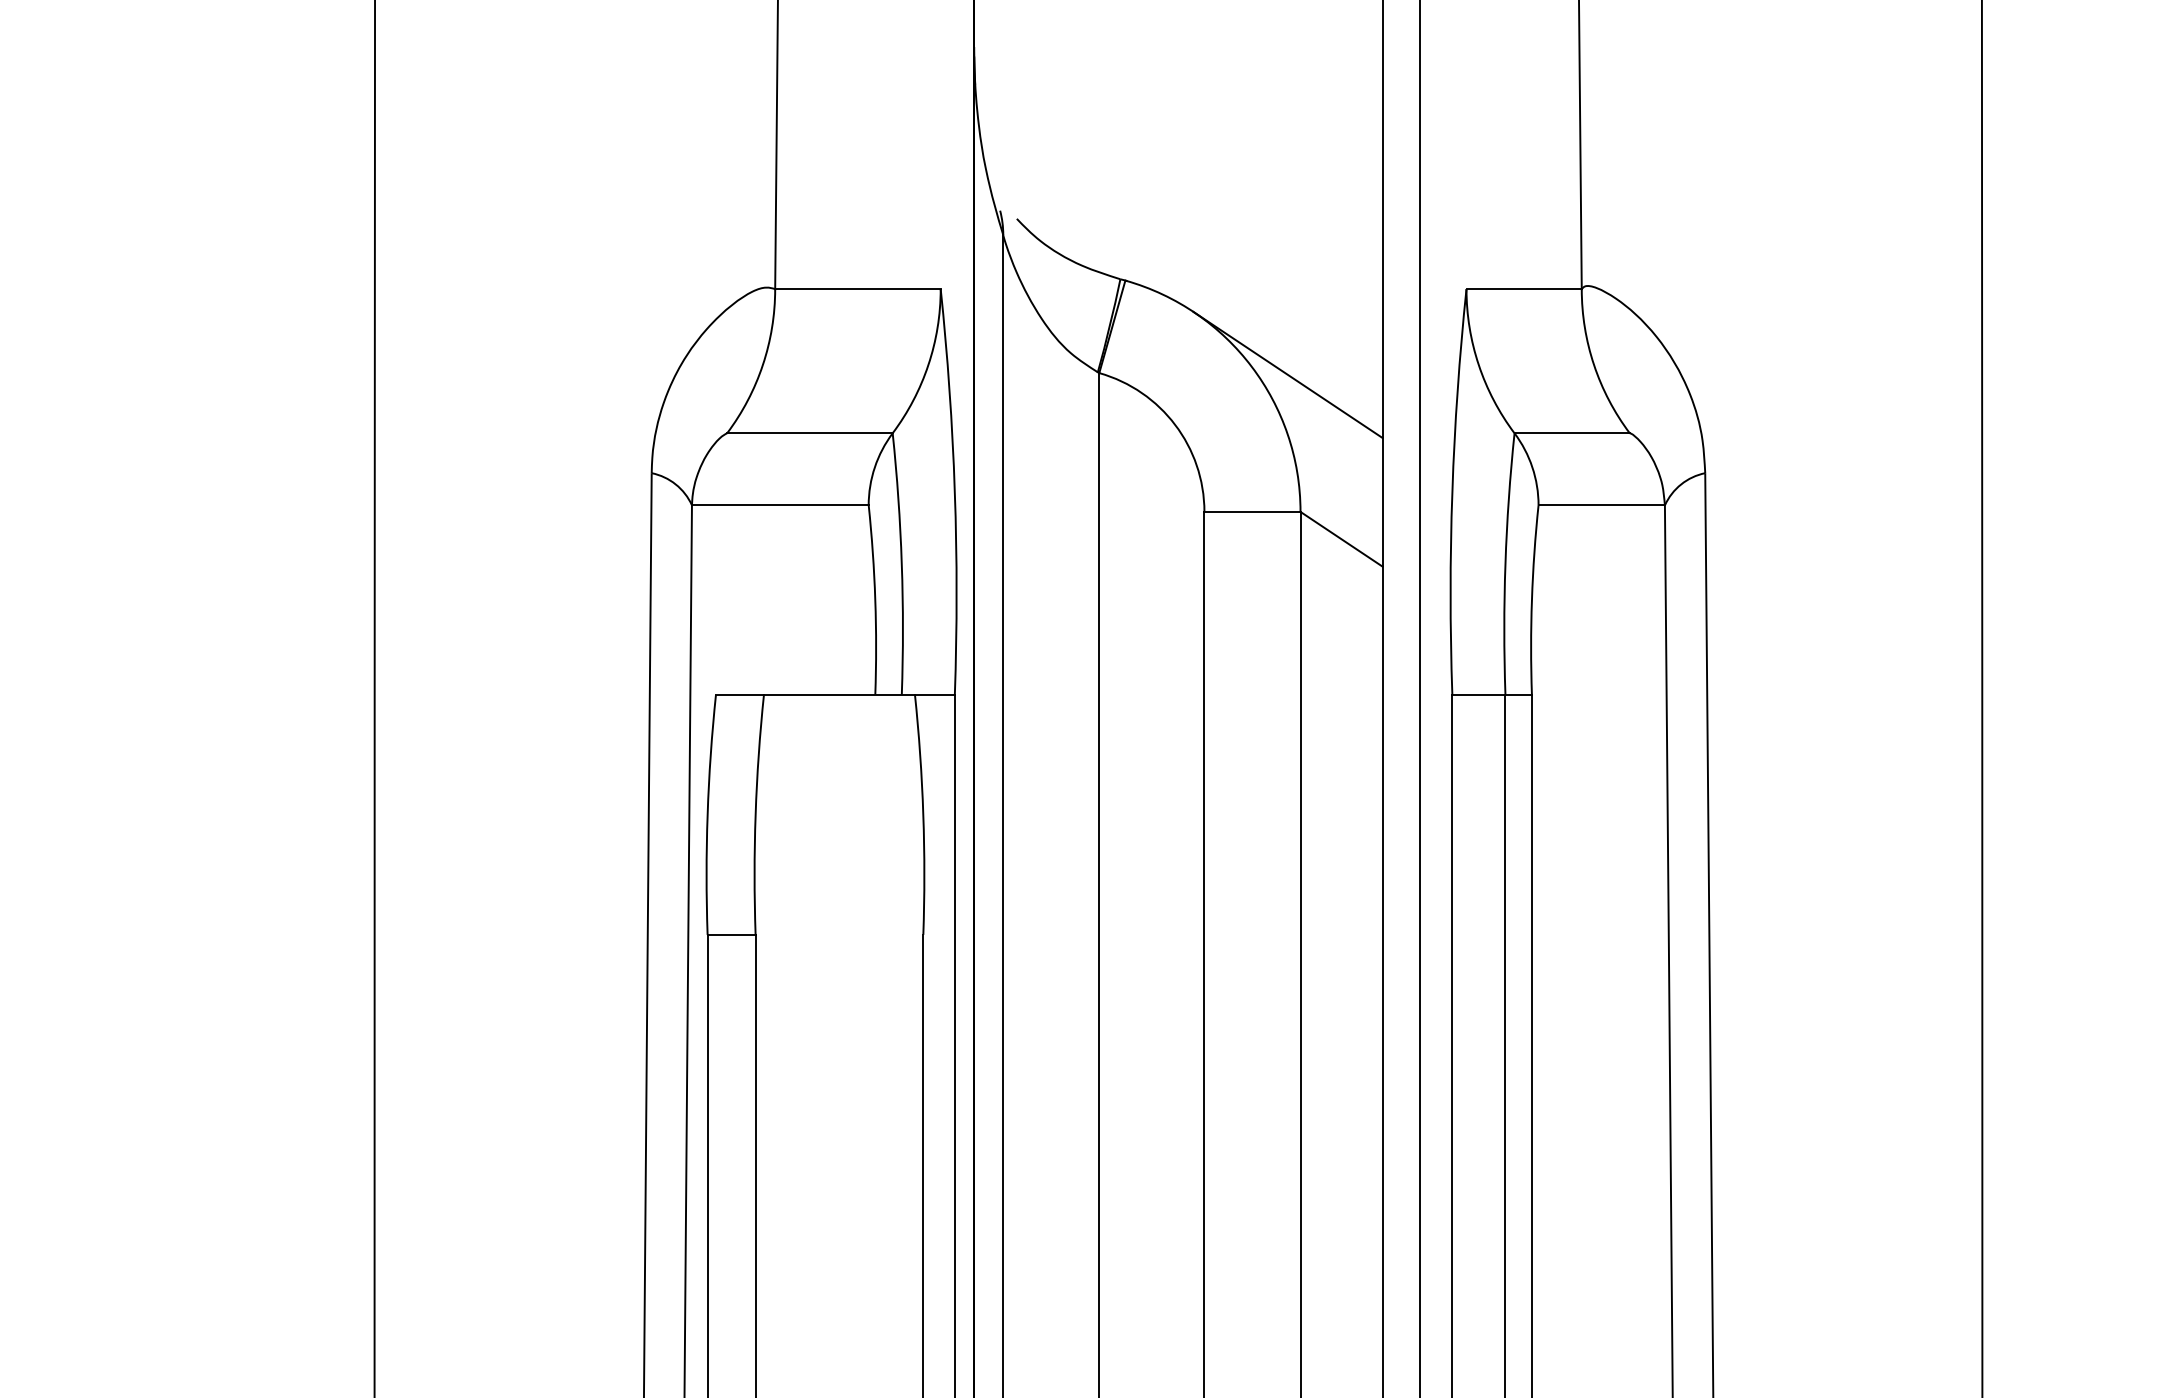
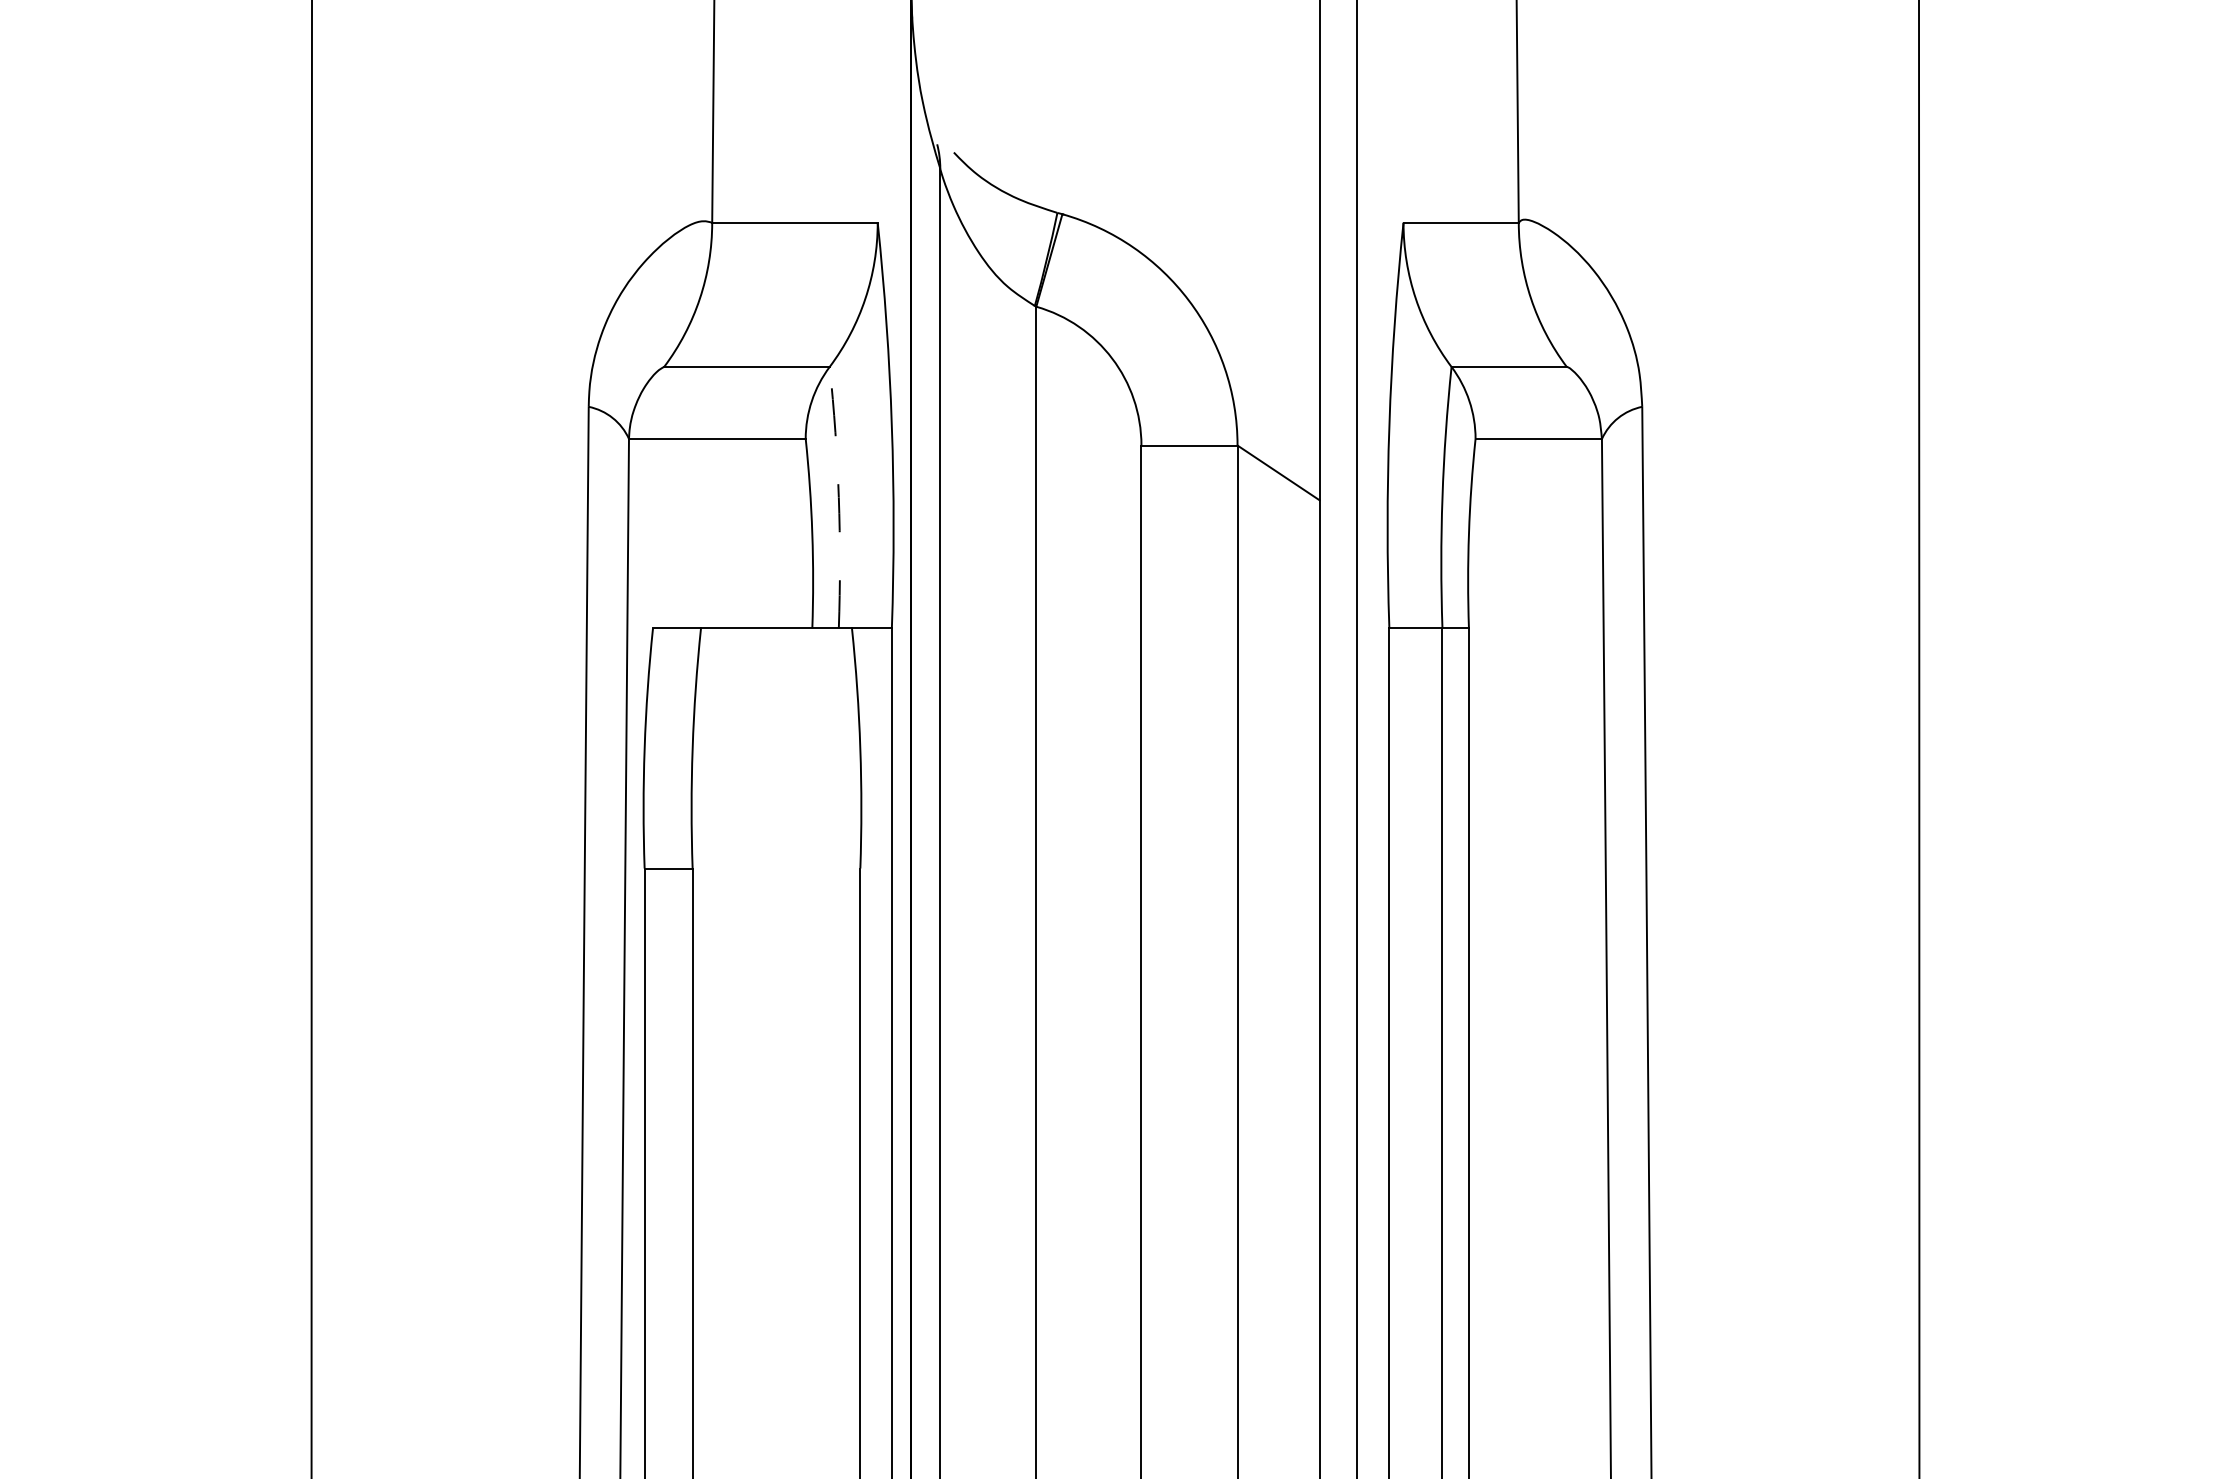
line: (1287, 374) -> (1224, 308), removed
arc: (901, 563) -> (838, 497), solid -> dashed

